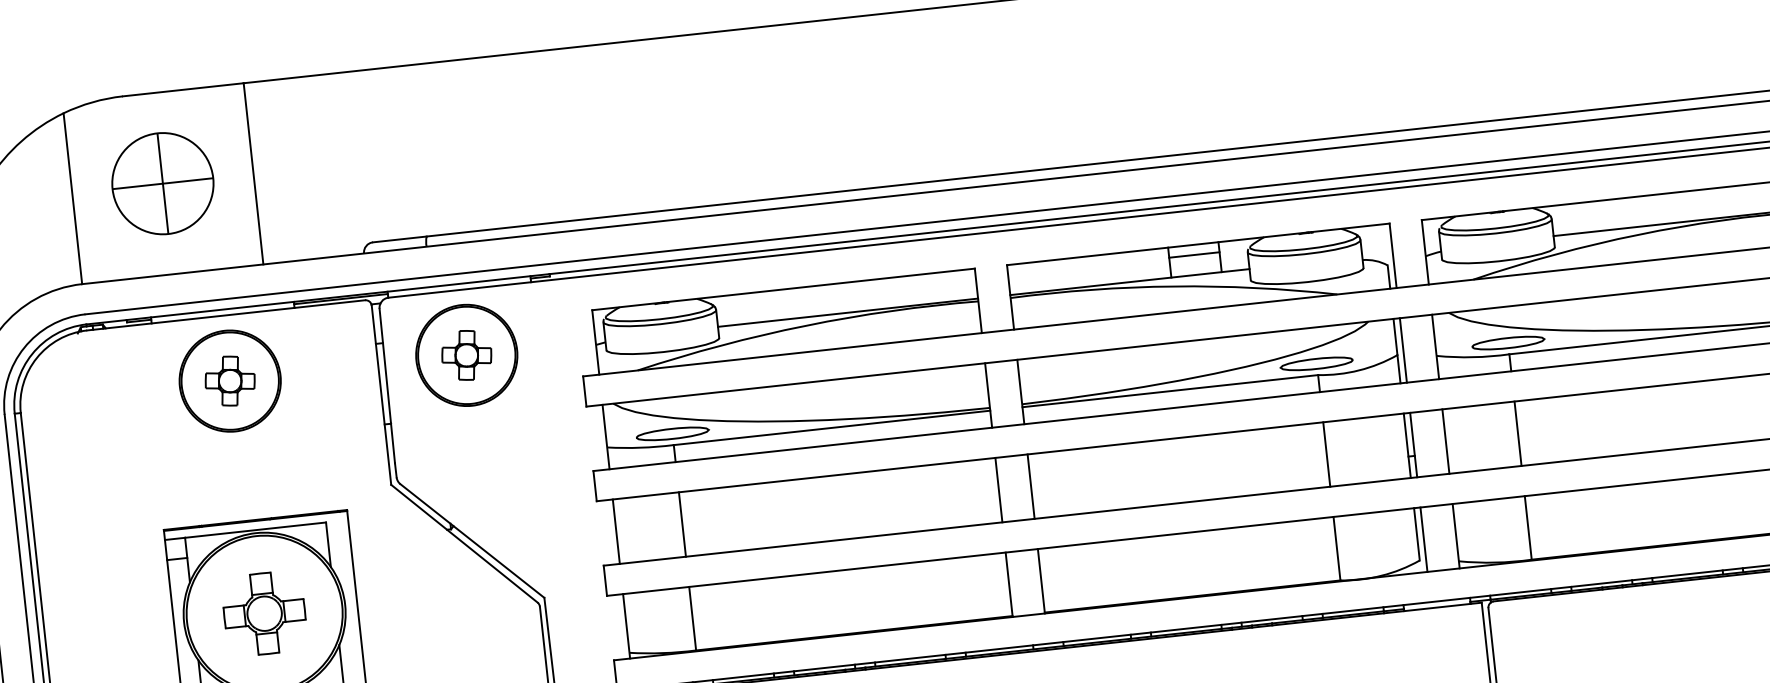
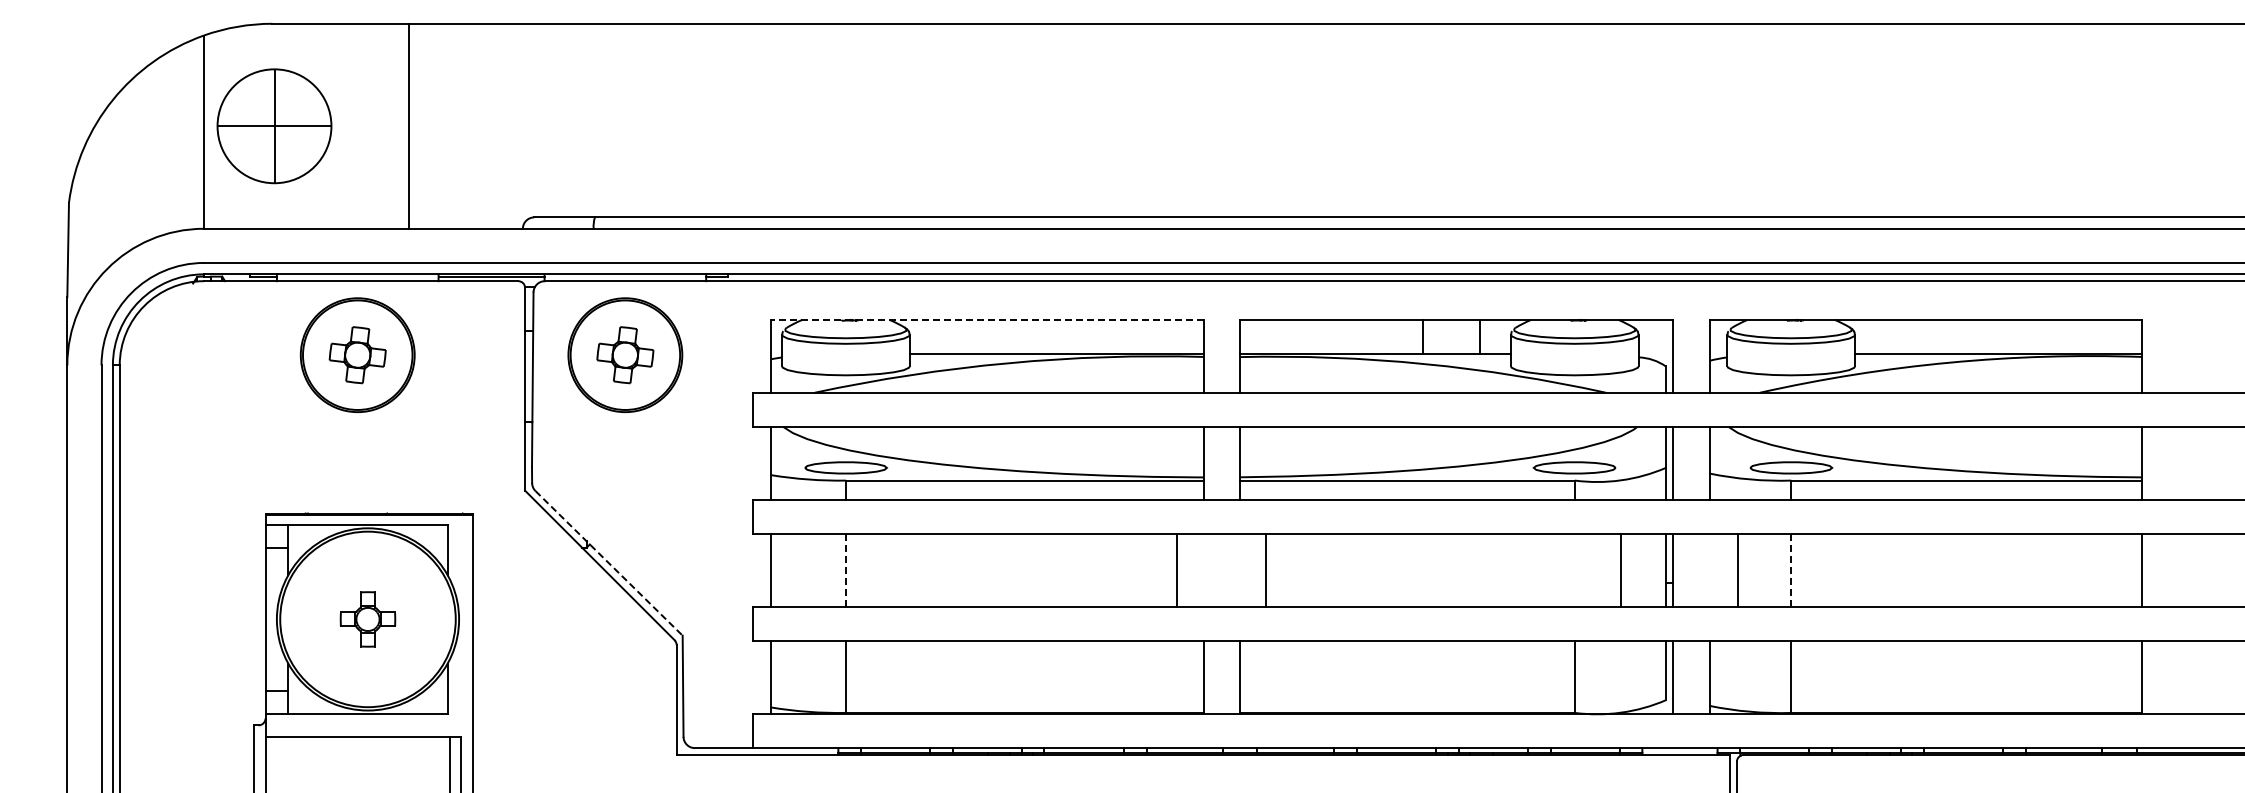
part: (162, 183) -> (274, 126), moved
line: (1193, 255) -> (1450, 331), removed
line: (783, 289) -> (987, 319), solid -> dashed
line: (1518, 433) -> (1791, 570), solid -> dashed
line: (1445, 441) -> (1737, 570), moved
line: (1326, 454) -> (1620, 570), moved
line: (1031, 486) -> (1266, 570), moved
line: (998, 490) -> (1176, 570), moved
line: (682, 524) -> (845, 570), solid -> dashed
line: (472, 541) -> (609, 563), solid -> dashed
part: (264, 613) -> (367, 619), size x0.6

